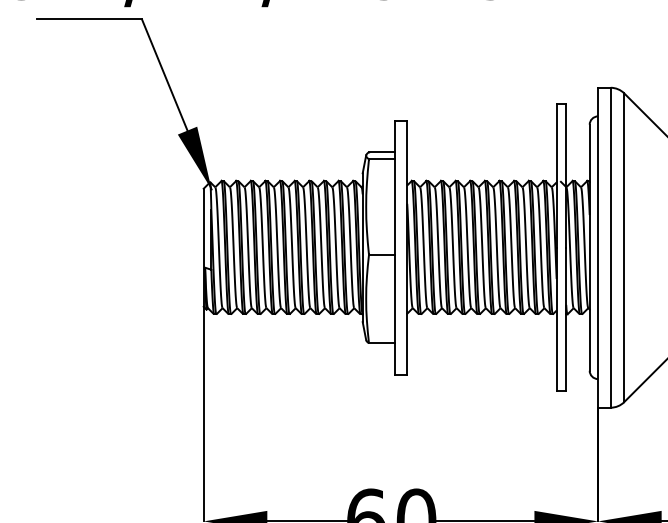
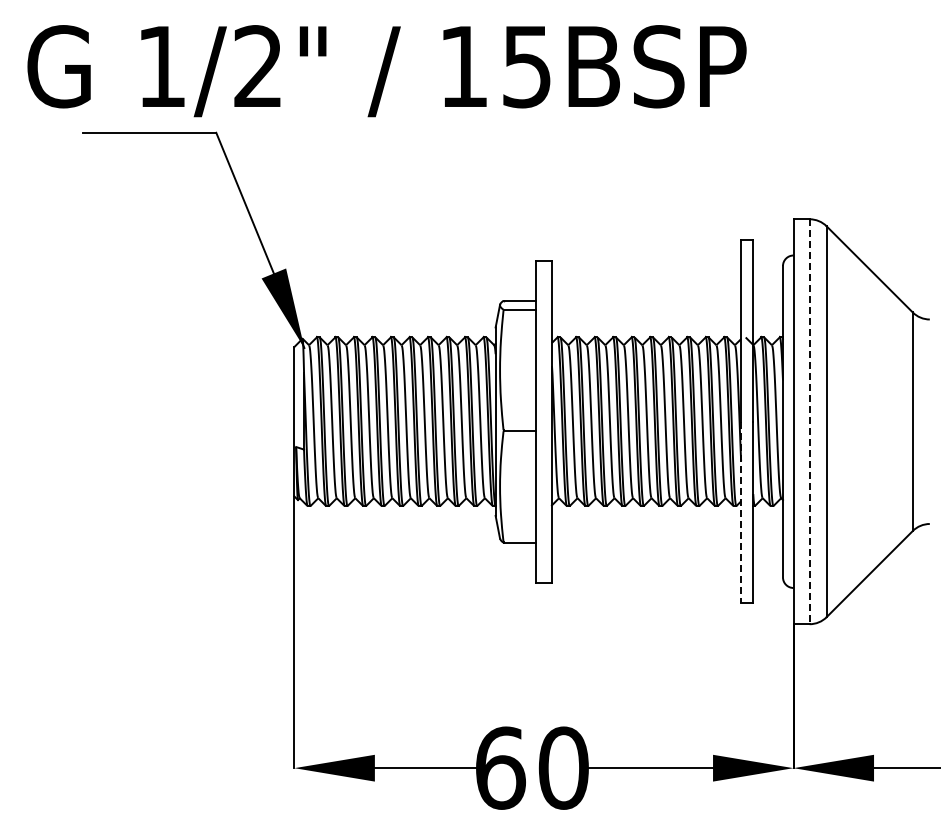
line: (610, 248) -> (809, 422), solid -> dashed
line: (556, 319) -> (741, 512), solid -> dashed

